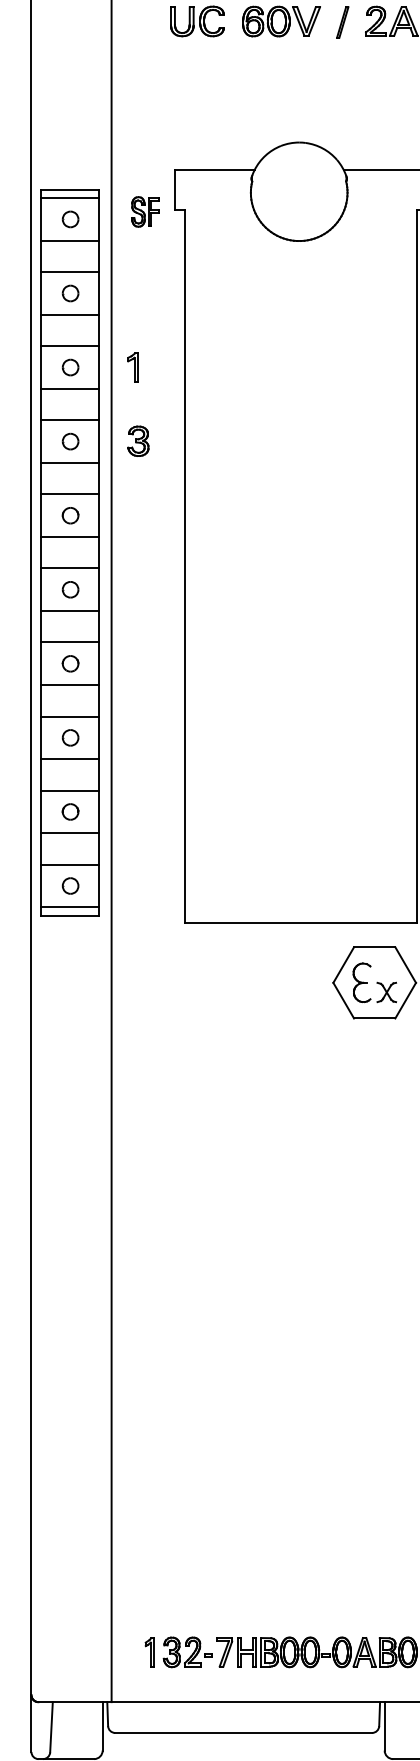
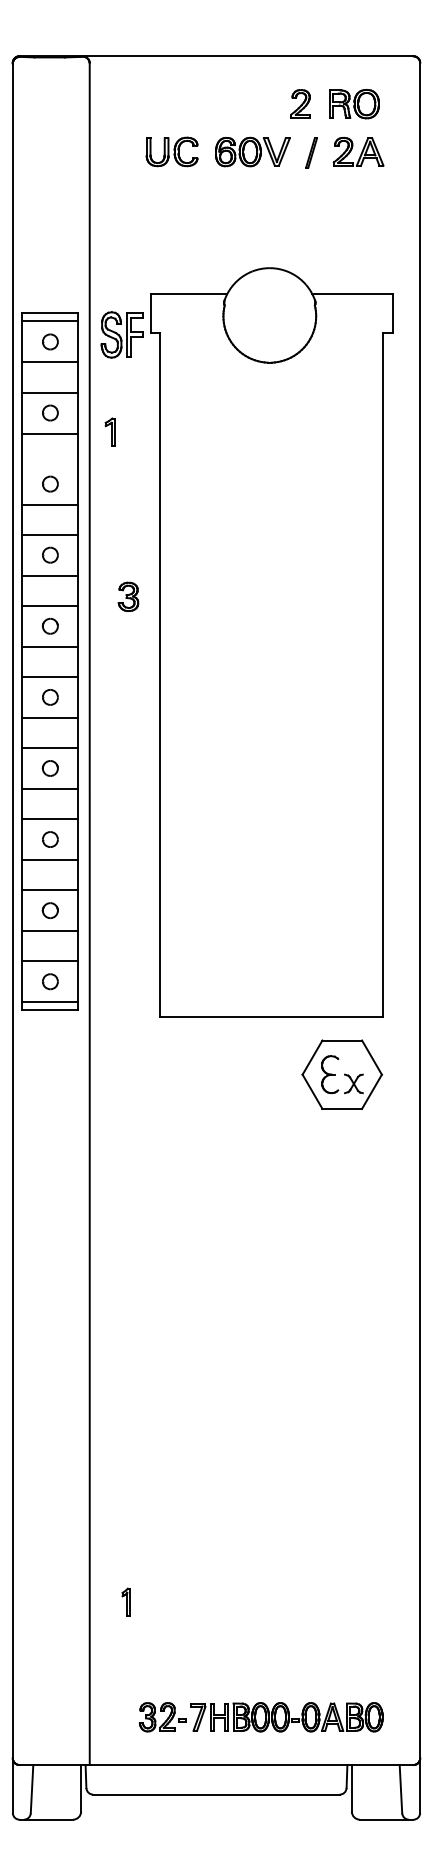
part: (144, 211) -> (121, 334), size x1.6
line: (69, 346) -> (49, 463), removed
part: (132, 366) -> (109, 431), moved
part: (138, 440) -> (128, 596), moved
part: (148, 1651) -> (125, 1601), moved

